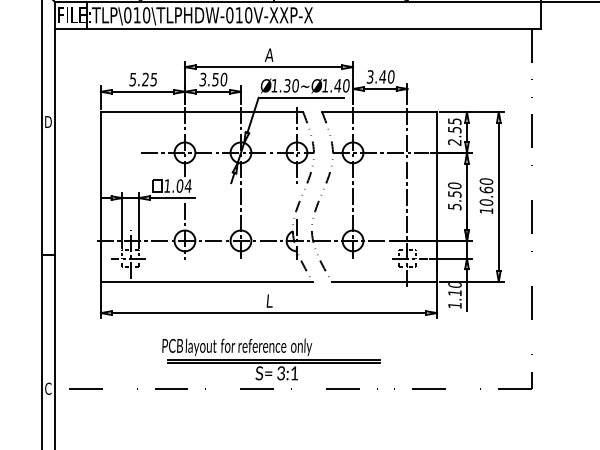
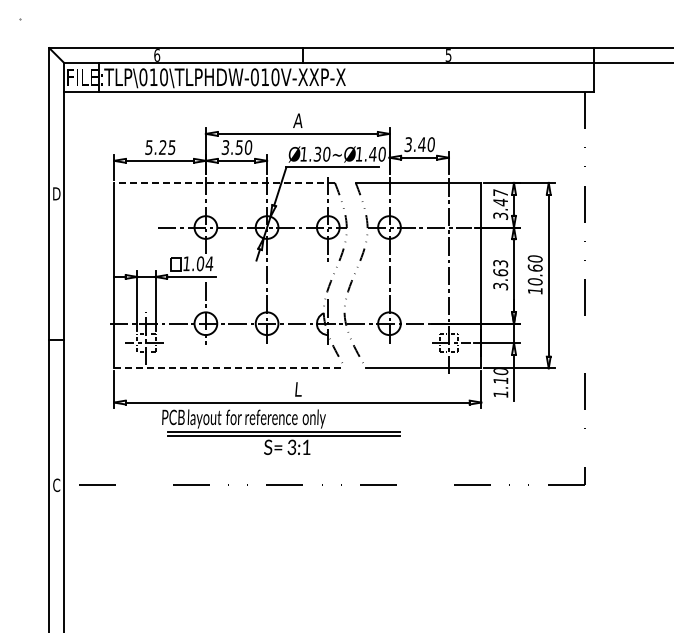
line: (201, 111) -> (224, 182), solid -> dashed
text: (454, 131) -> (500, 204), 2.55 -> 3.47
text: (454, 195) -> (500, 274), 5.50 -> 3.63
line: (206, 281) -> (229, 368), solid -> dashed
part: (271, 358) -> (281, 431), moved

